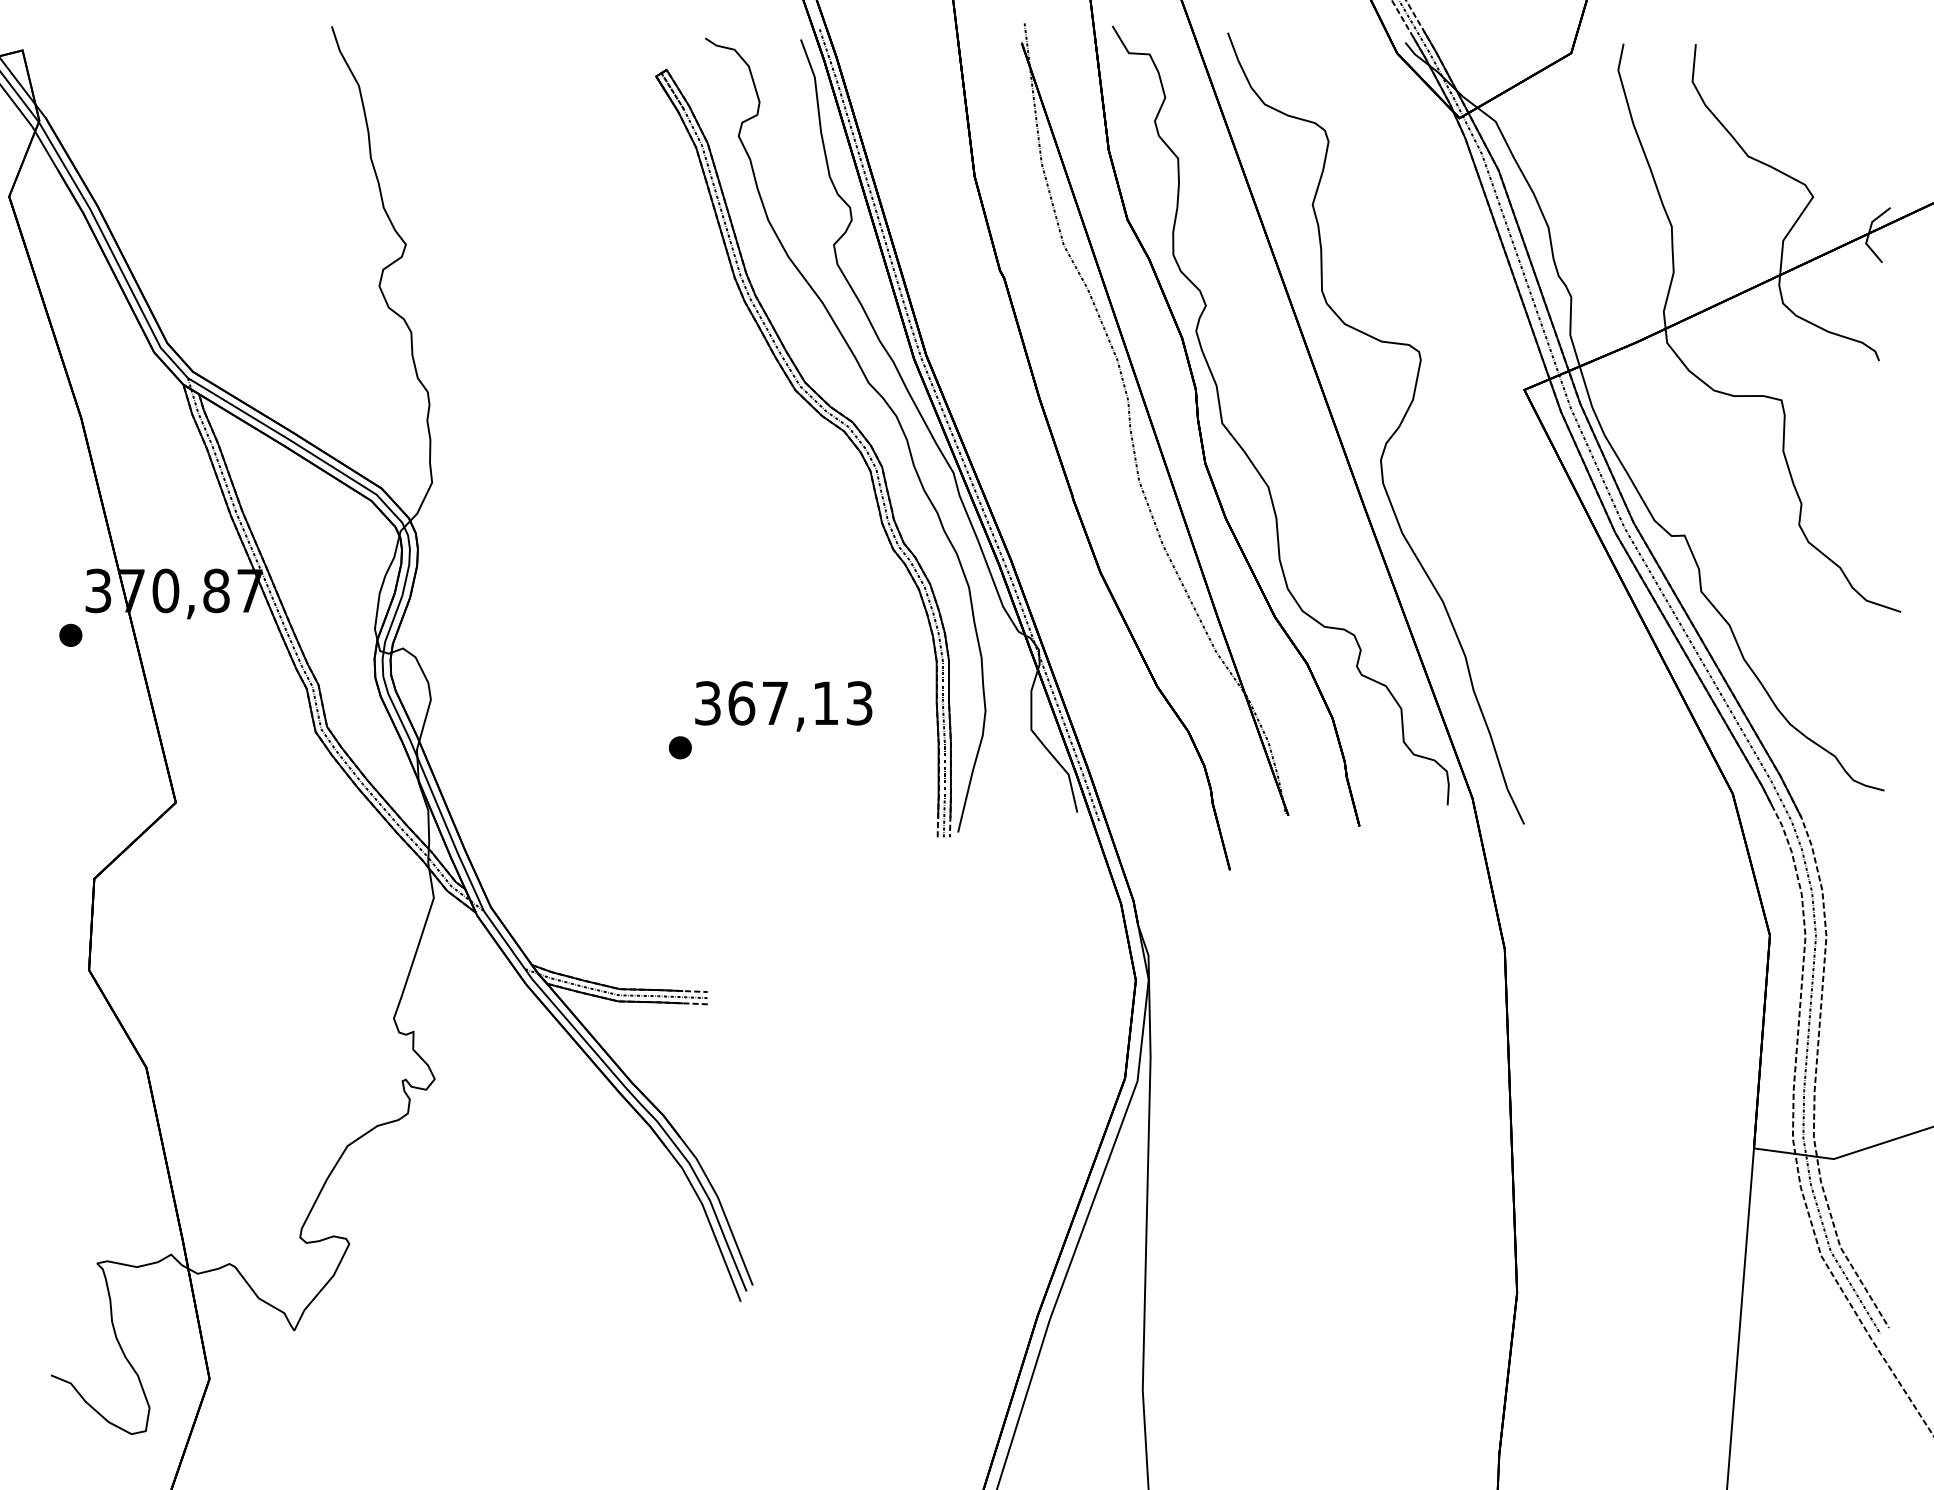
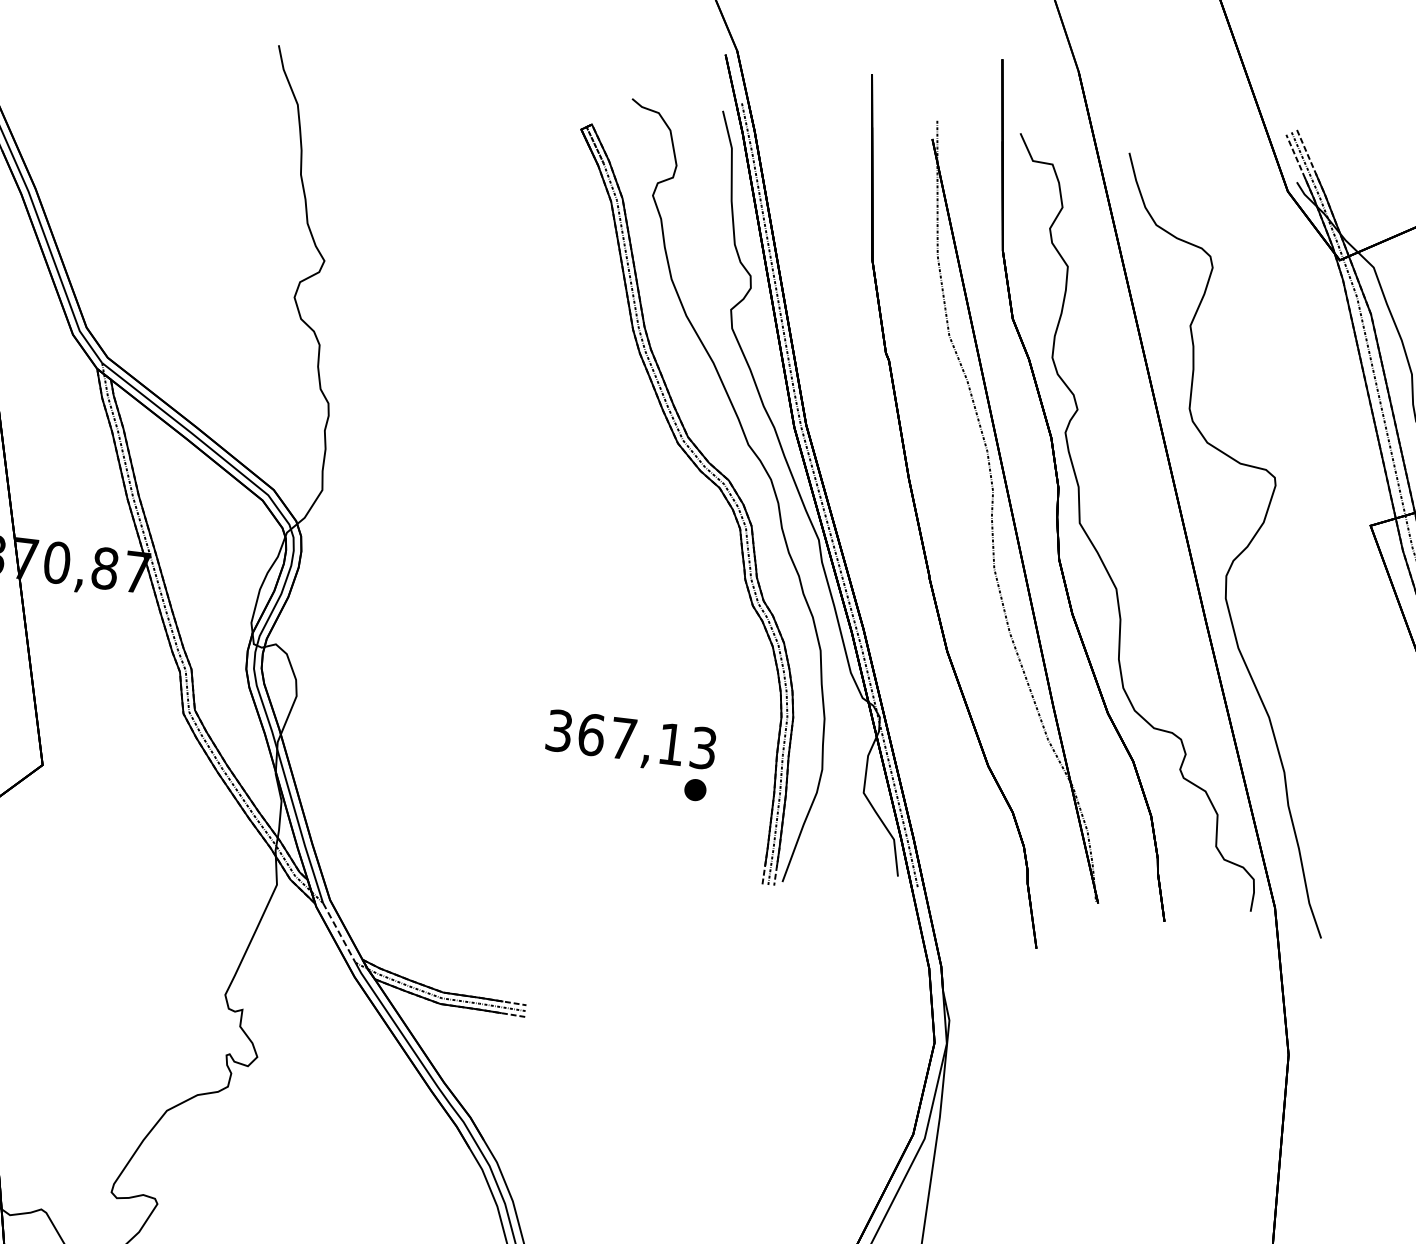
part: (679, 747) -> (694, 789), moved
line: (504, 940) -> (339, 933), solid -> dashed

